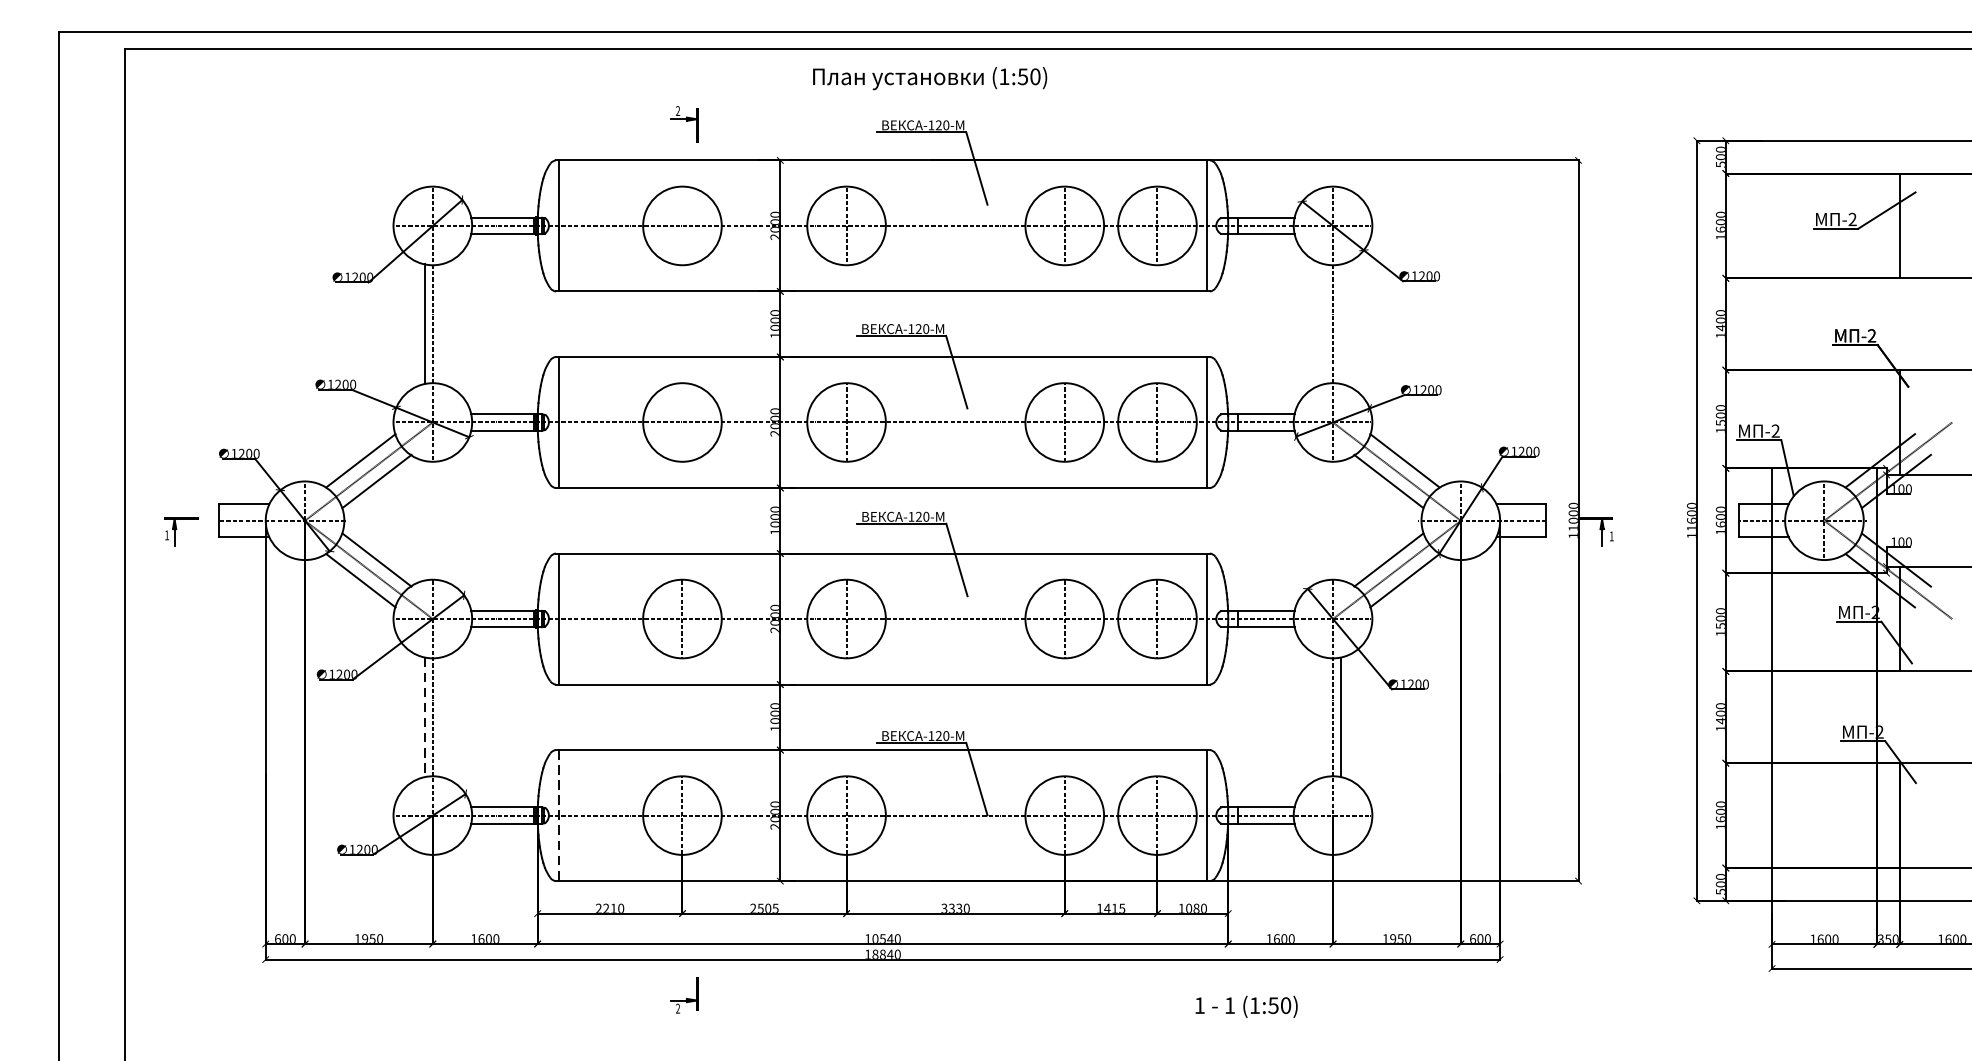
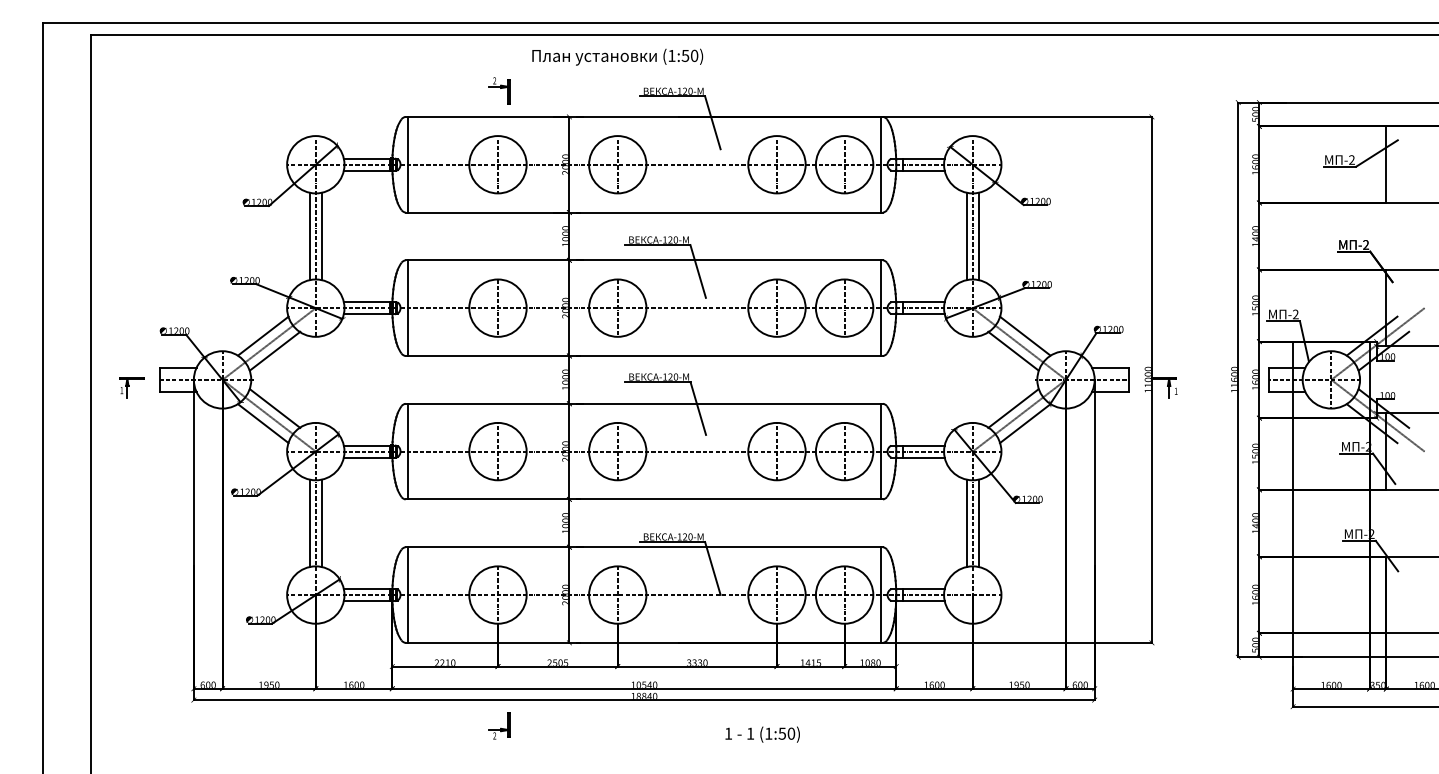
text: (929, 77) -> (617, 56), moved
line: (681, 225) -> (497, 164), added
line: (440, 324) -> (321, 236), added
line: (1324, 324) -> (966, 236), added
line: (1340, 324) -> (978, 236), added
line: (681, 421) -> (497, 307), added
line: (424, 717) -> (309, 523), dashed -> solid
line: (440, 717) -> (321, 523), added
line: (1324, 717) -> (966, 523), added
line: (558, 816) -> (407, 595), dashed -> solid
text: (1246, 1006) -> (762, 734), moved

